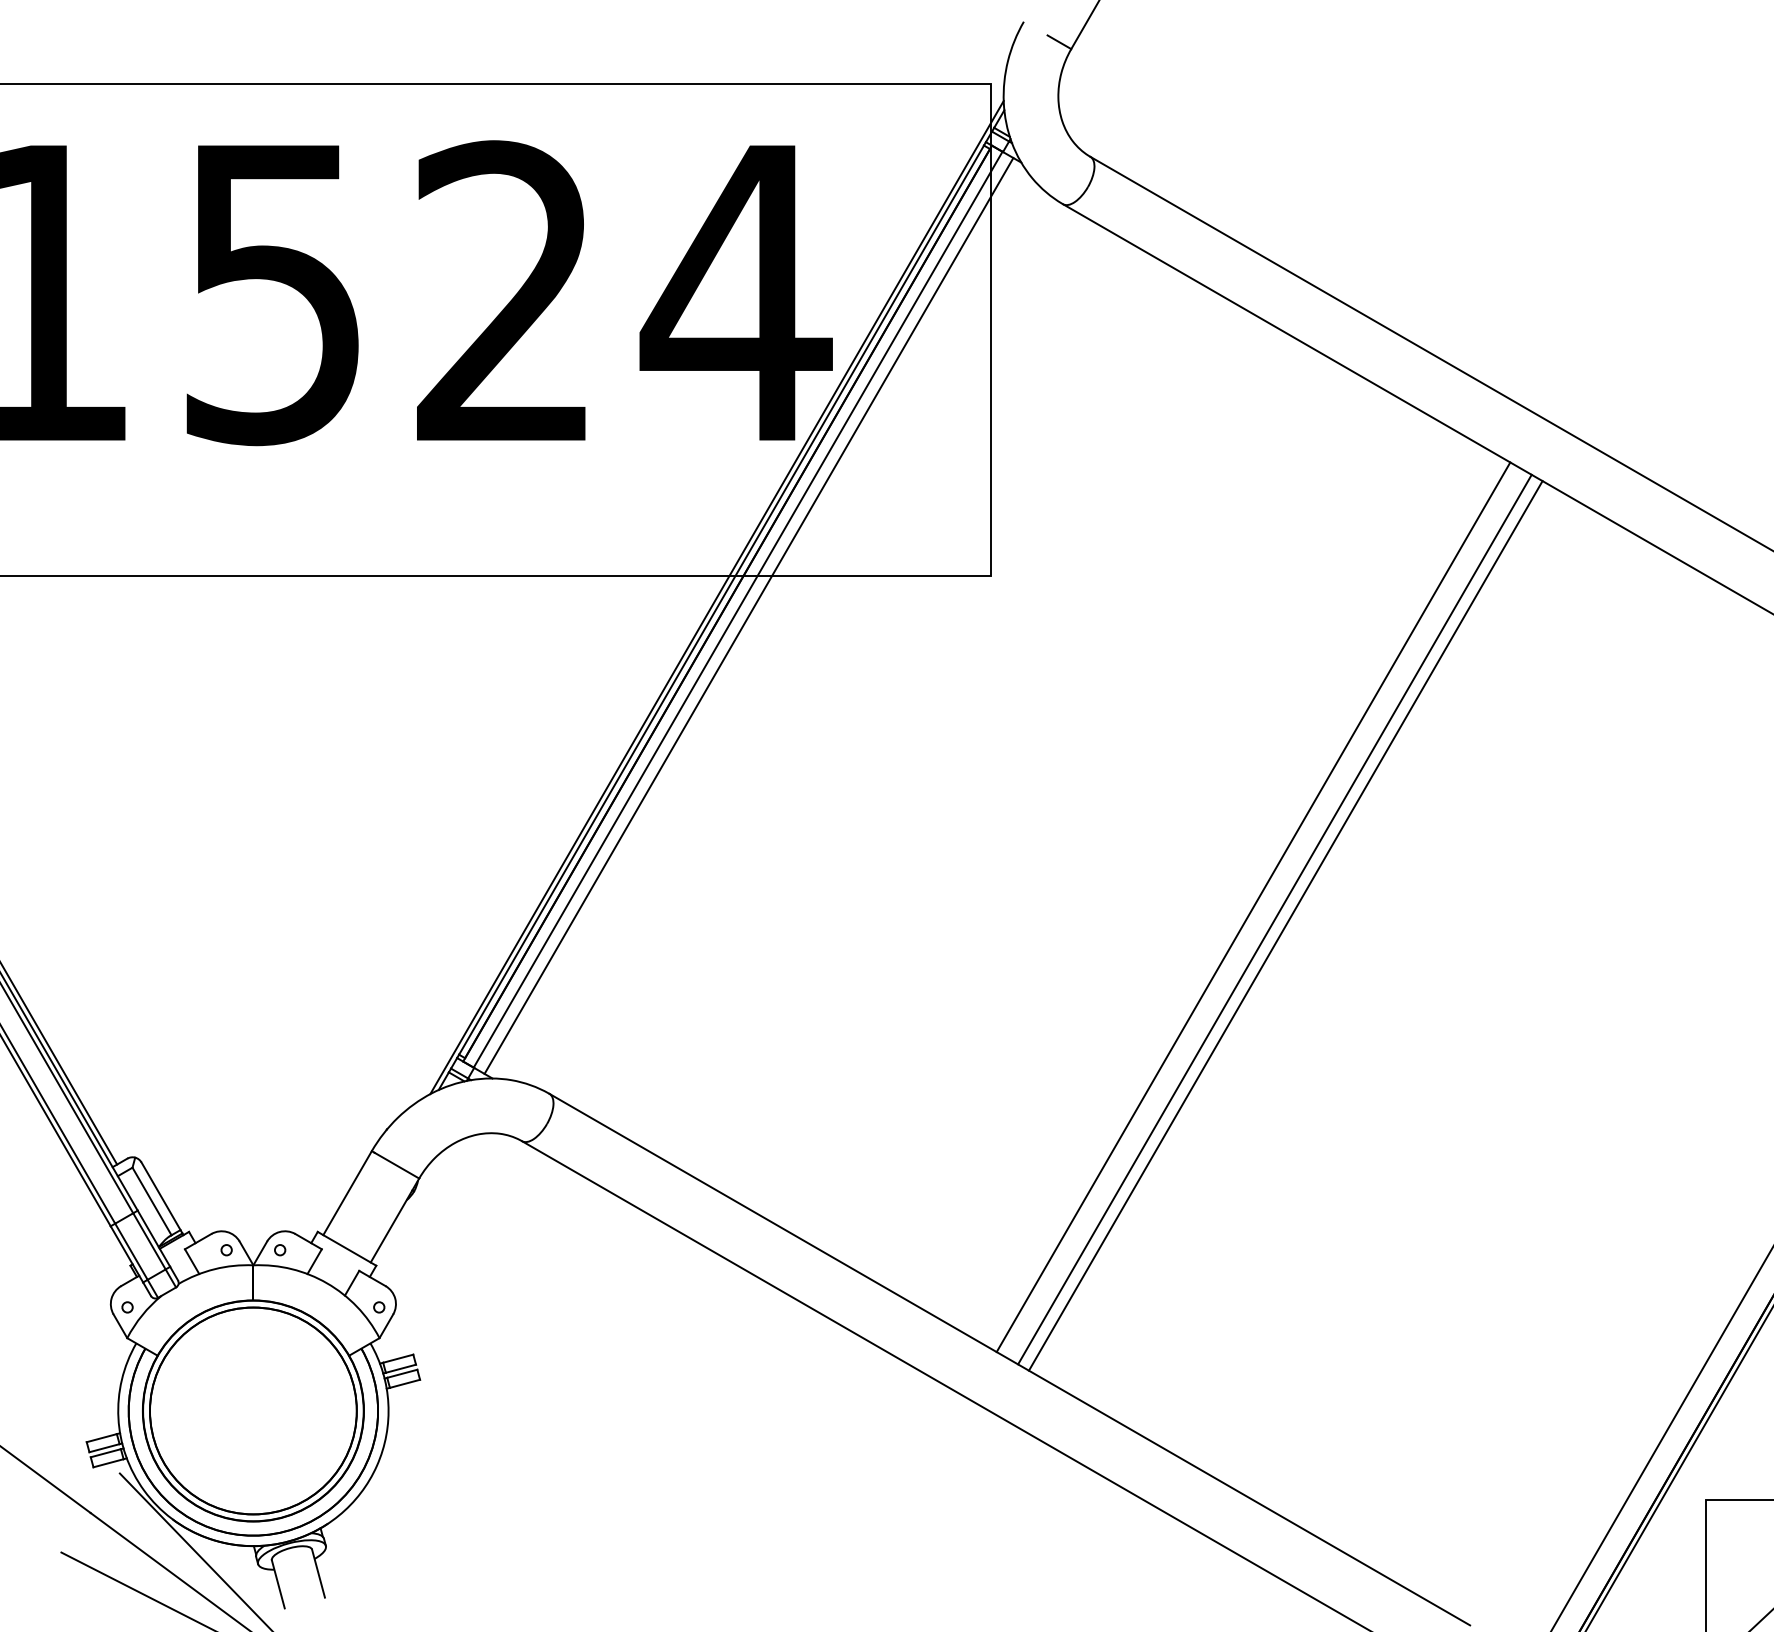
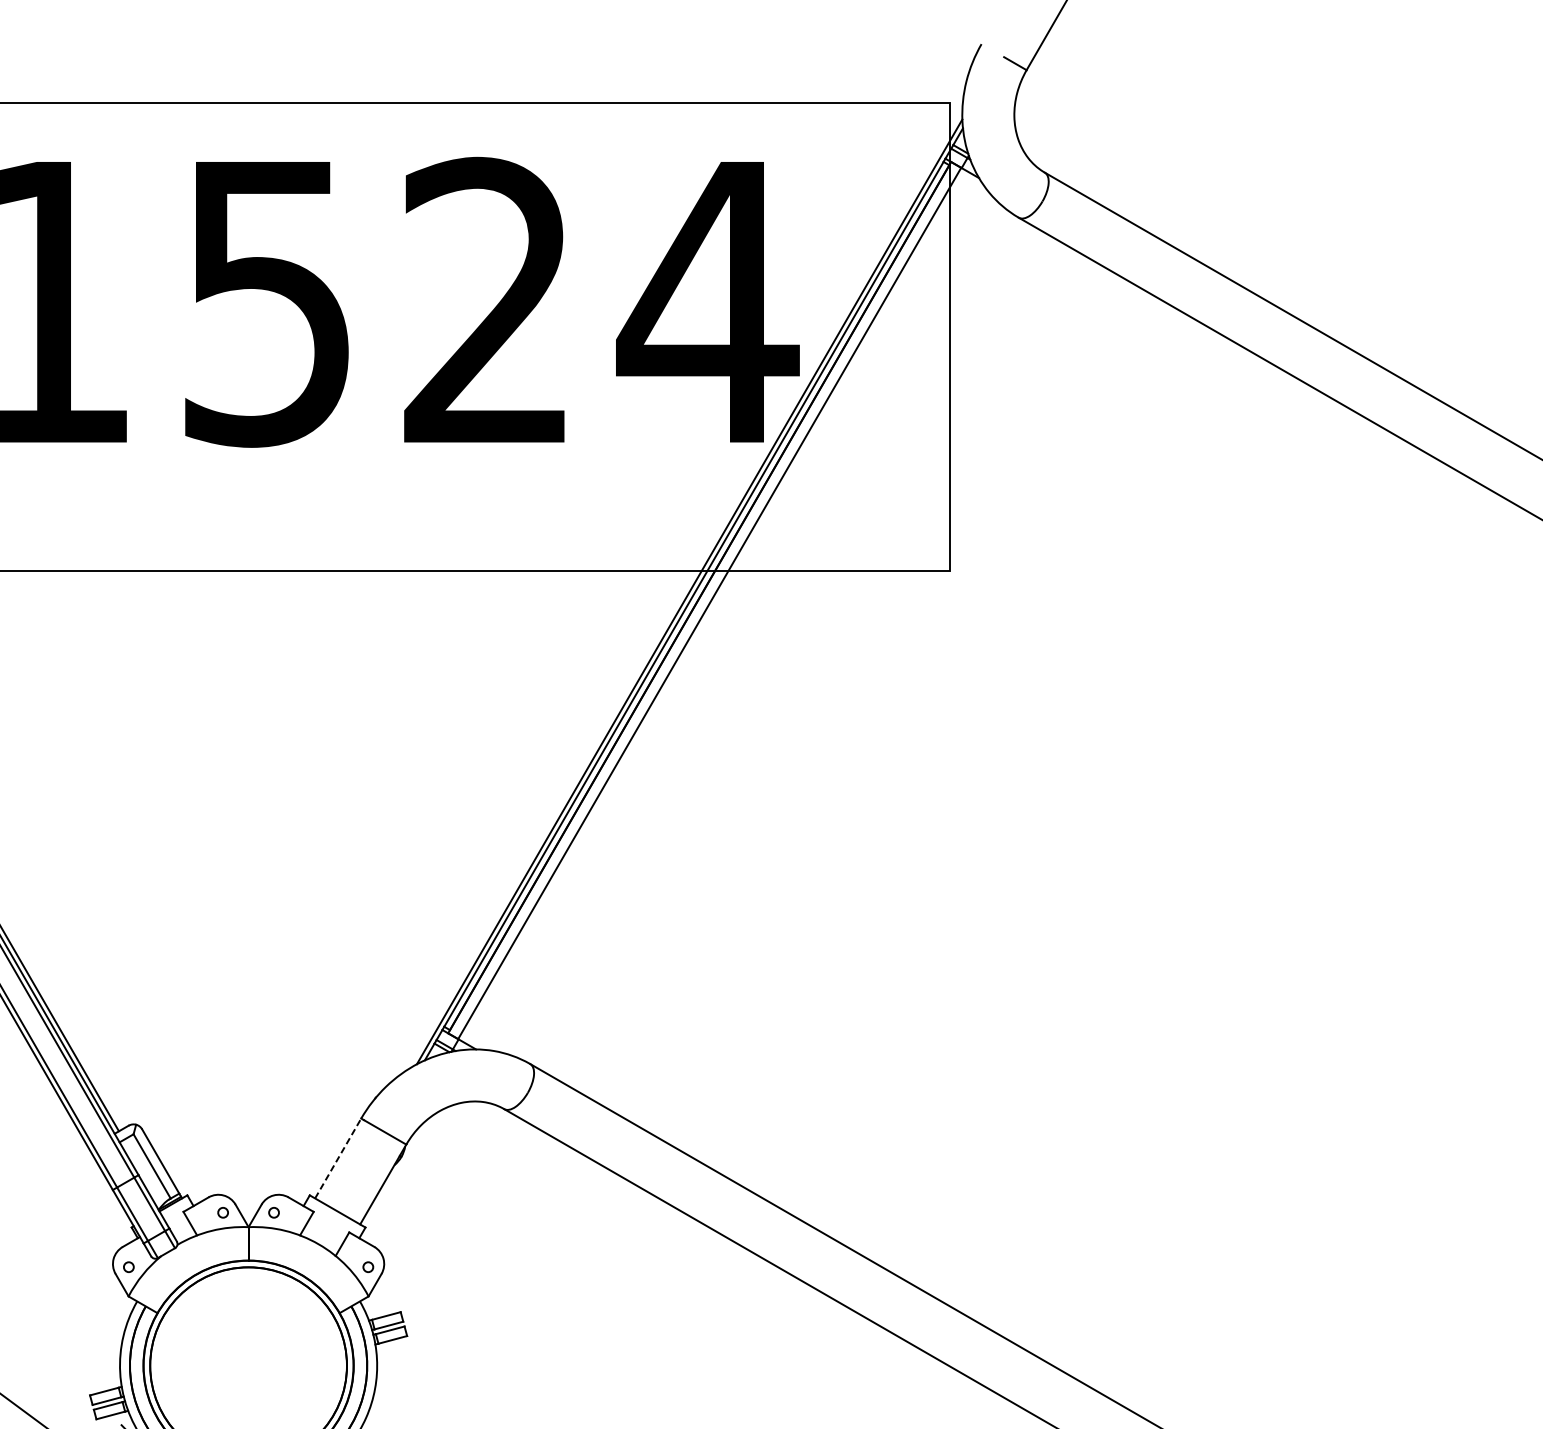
line: (748, 615) -> (719, 608), removed
line: (1253, 907) -> (1199, 886), removed
line: (1274, 919) -> (1219, 898), removed
line: (1285, 925) -> (1230, 903), removed
line: (347, 1192) -> (338, 1157), solid -> dashed

